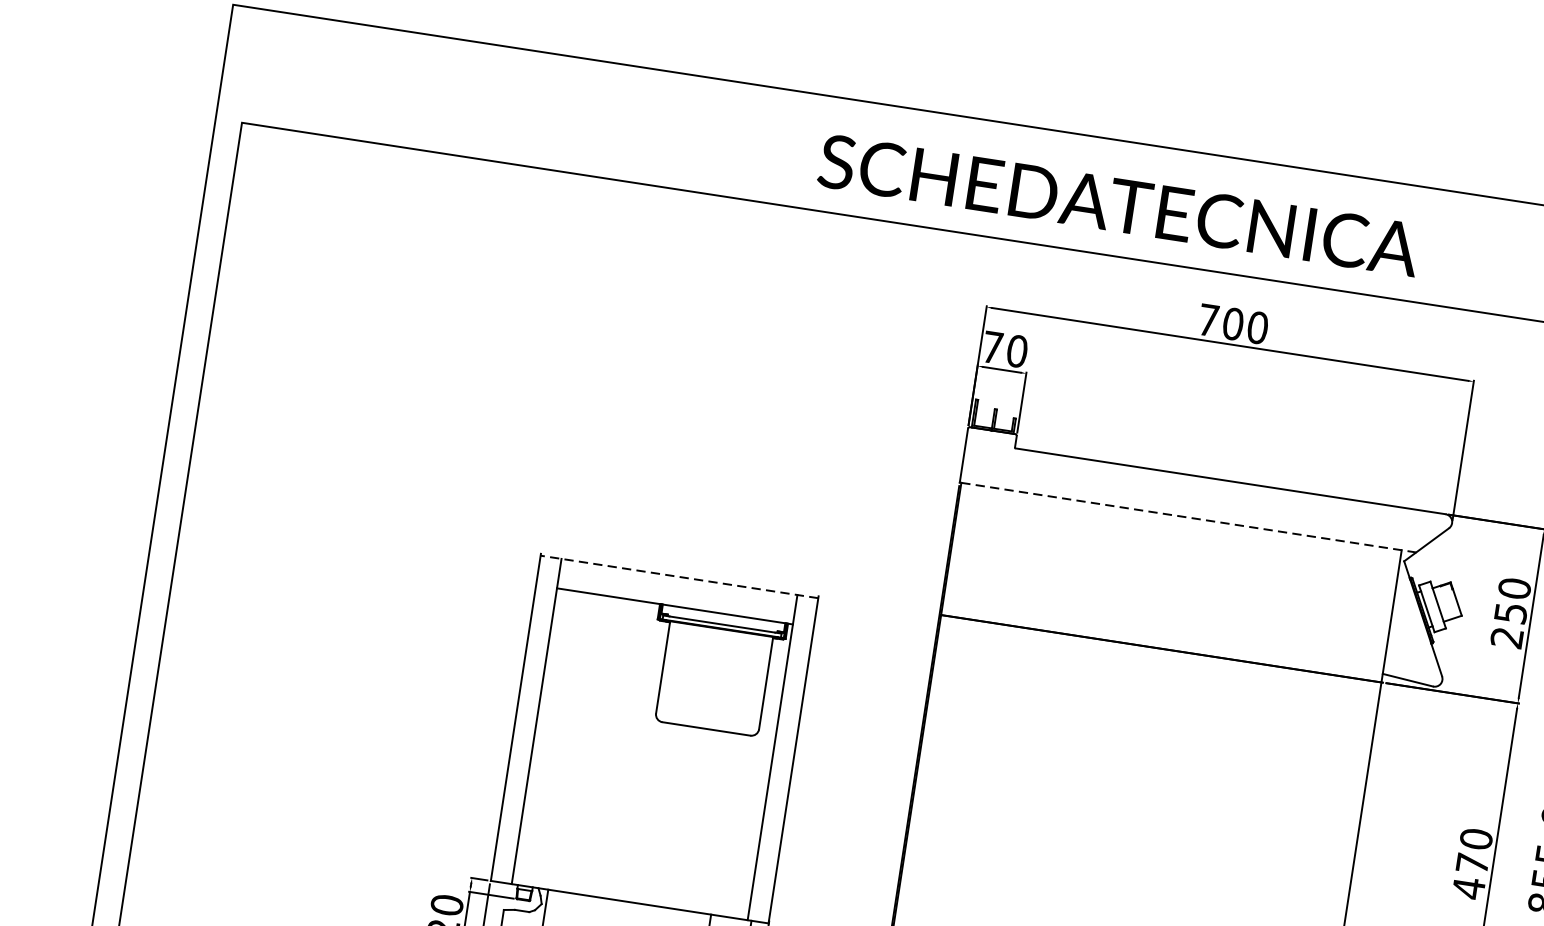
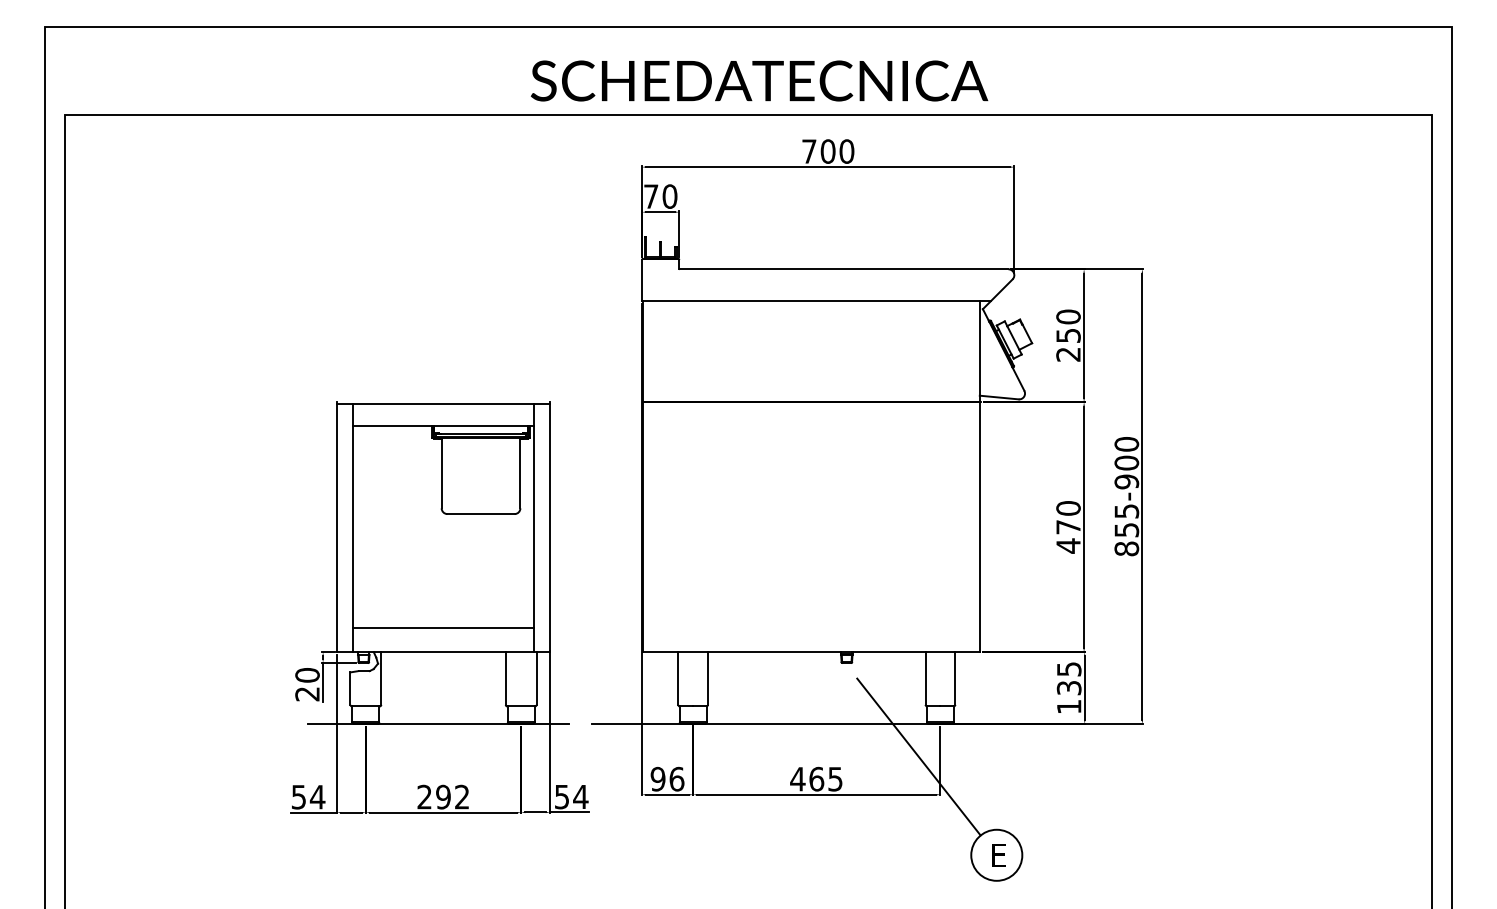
text: (1119, 204) -> (759, 80), moved
line: (1187, 517) -> (816, 301), dashed -> solid
line: (679, 576) -> (443, 403), dashed -> solid
line: (634, 871) -> (443, 628), added

